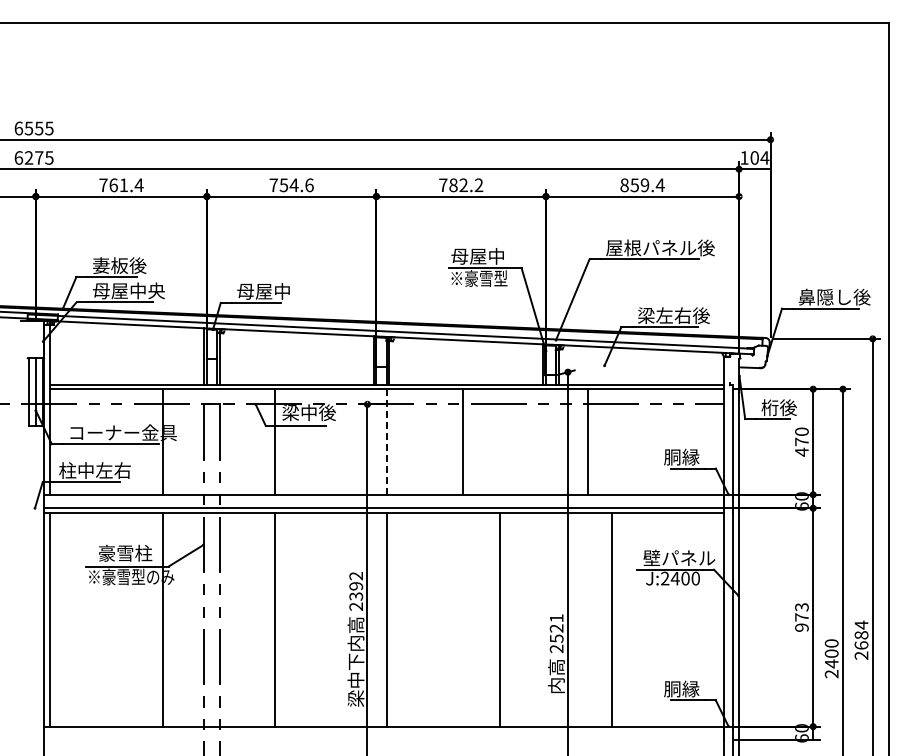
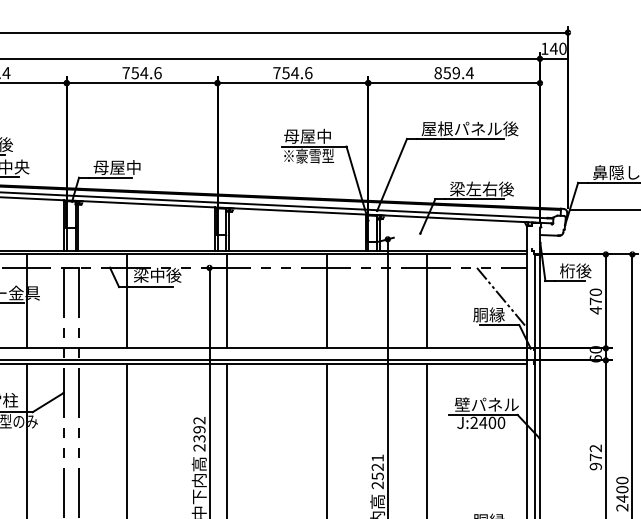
text: (759, 157) -> (558, 48), 104 -> 140
text: (466, 185) -> (297, 73), 782.2 -> 754.6
line: (696, 437) -> (502, 297), added
line: (387, 441) -> (227, 300), dashed -> solid
line: (462, 441) -> (326, 300), moved
line: (588, 441) -> (427, 300), moved
text: (801, 607) -> (595, 448), 973 -> 972

